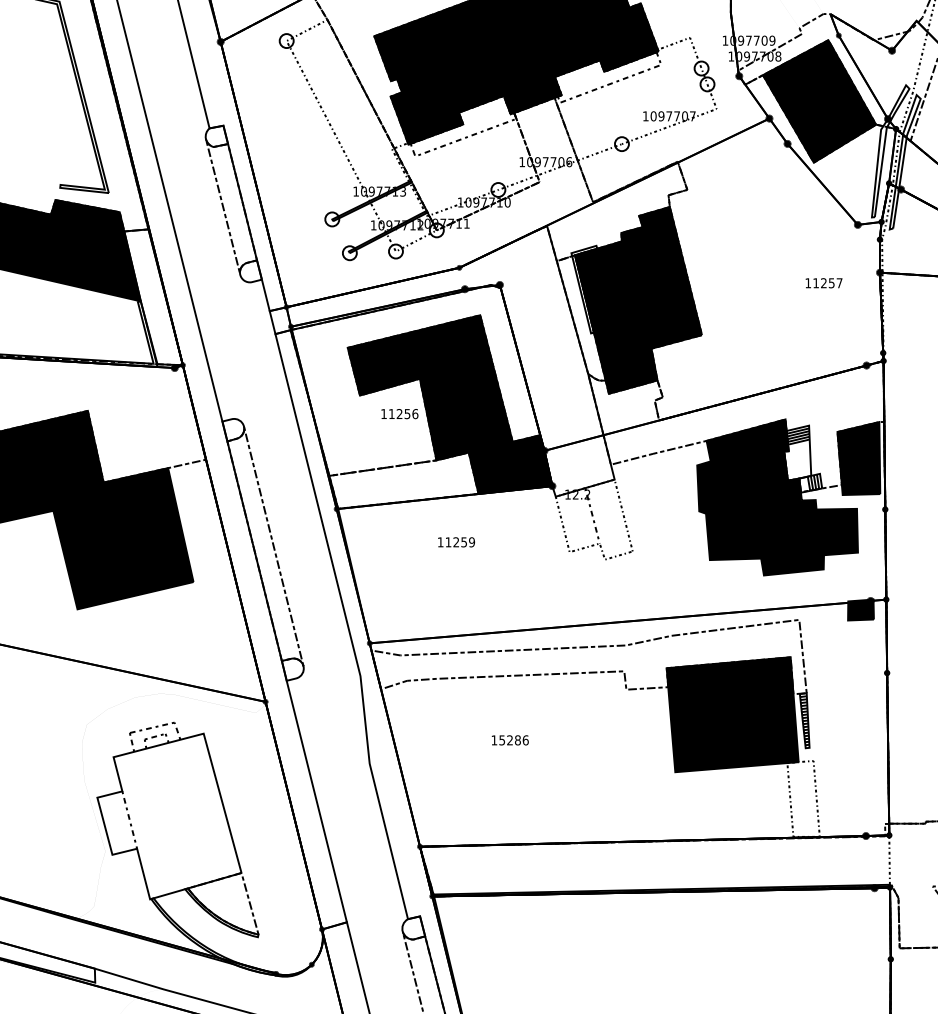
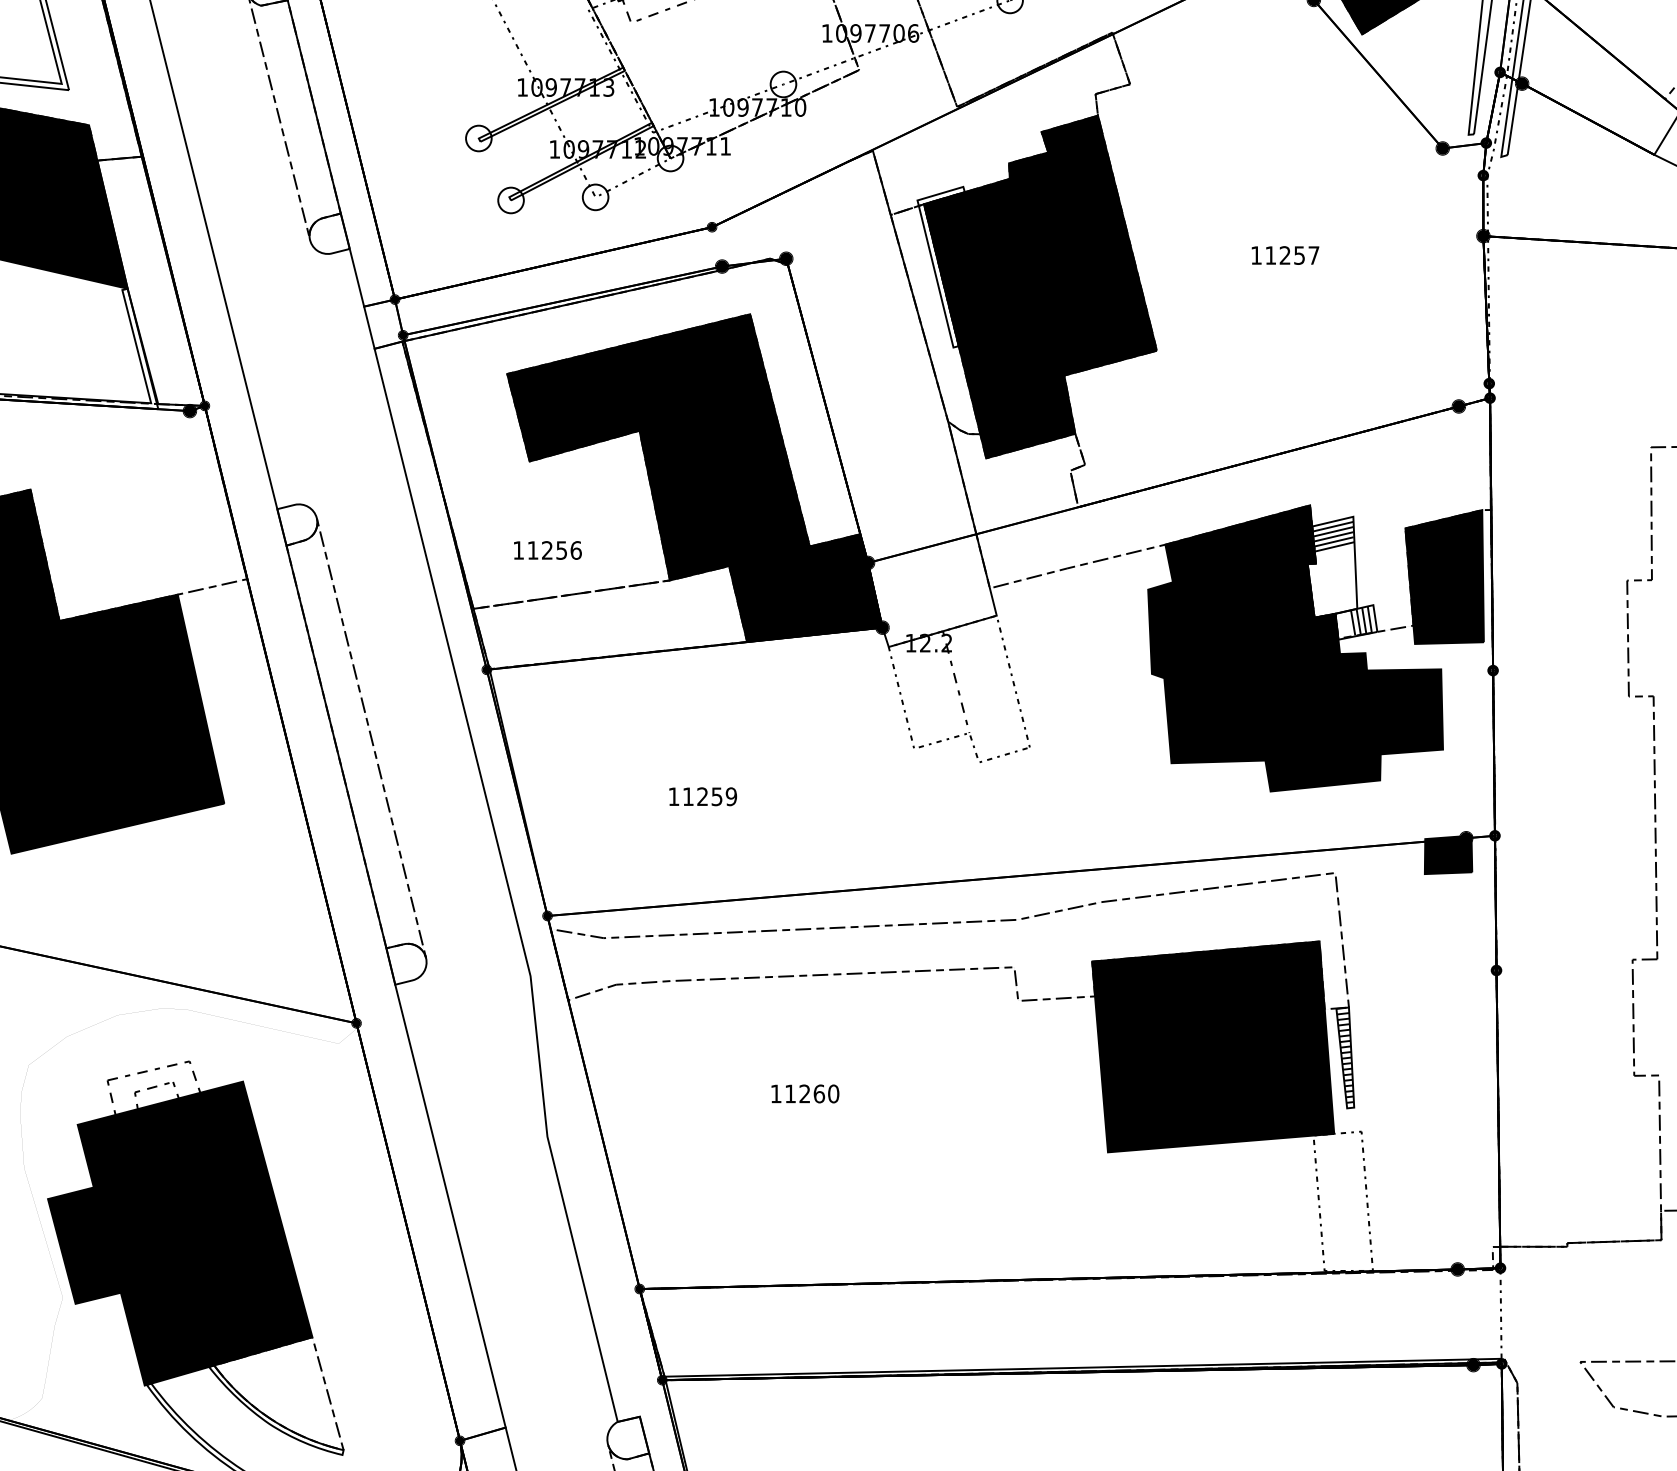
text: (823, 283) -> (1284, 255), moved
text: (399, 414) -> (547, 551), moved
text: (456, 542) -> (702, 797), moved
text: (513, 740) -> (811, 1094), 15286 -> 11260
fill: (169, 816) -> (180, 1233), added

